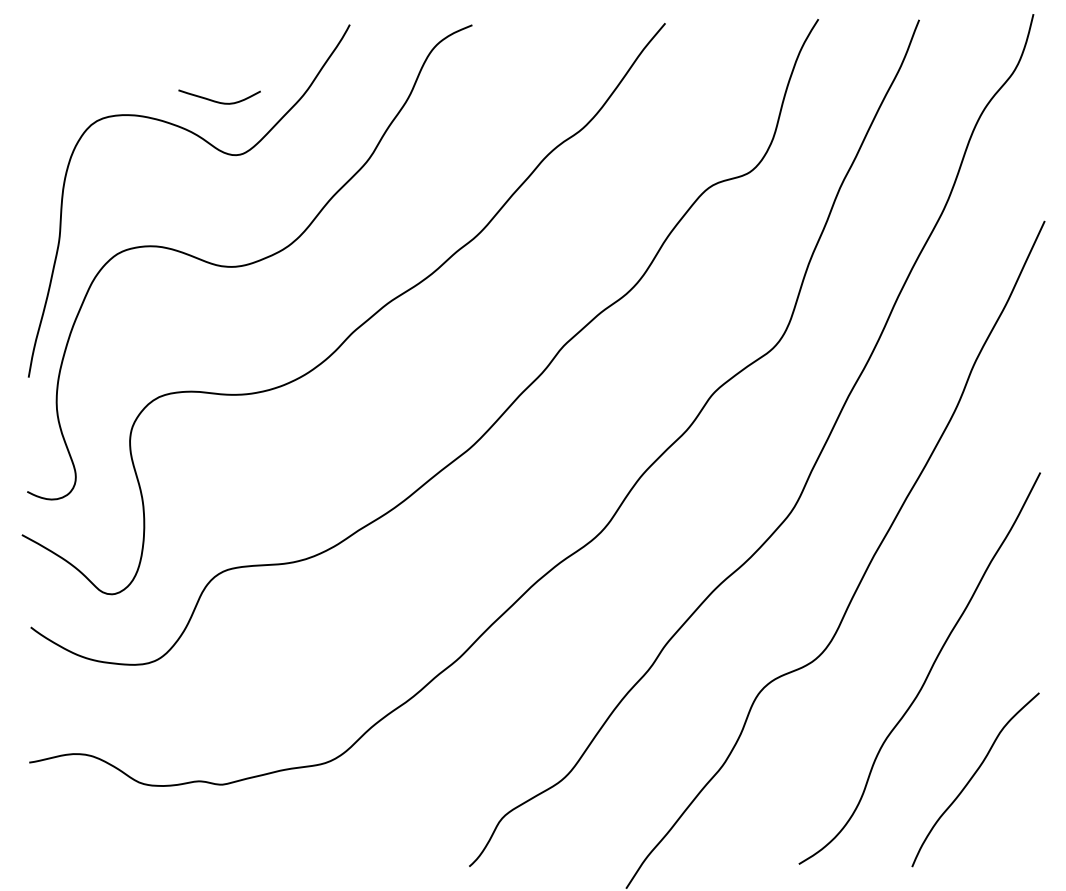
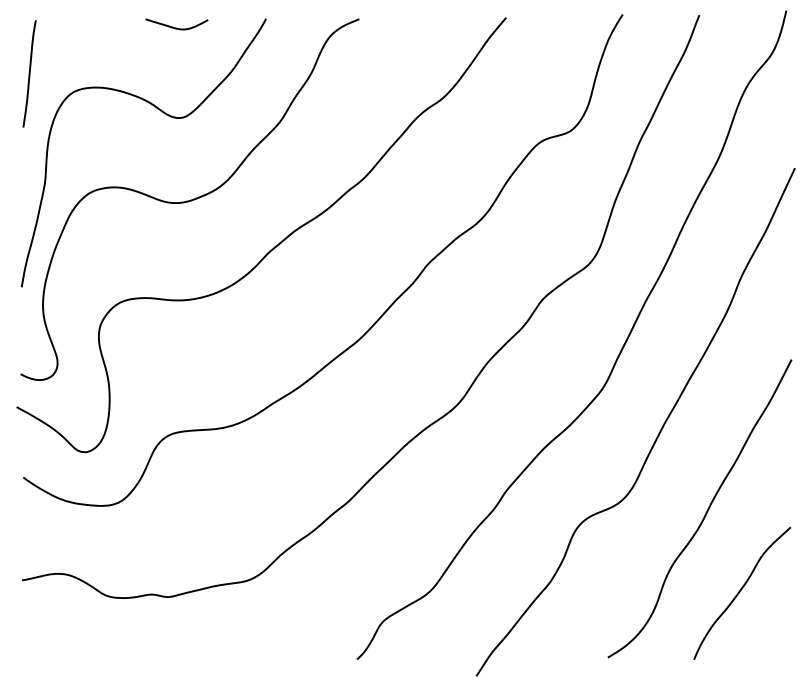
curve: (39, 96) -> (29, 73), added
curve: (219, 101) -> (176, 27), moved

